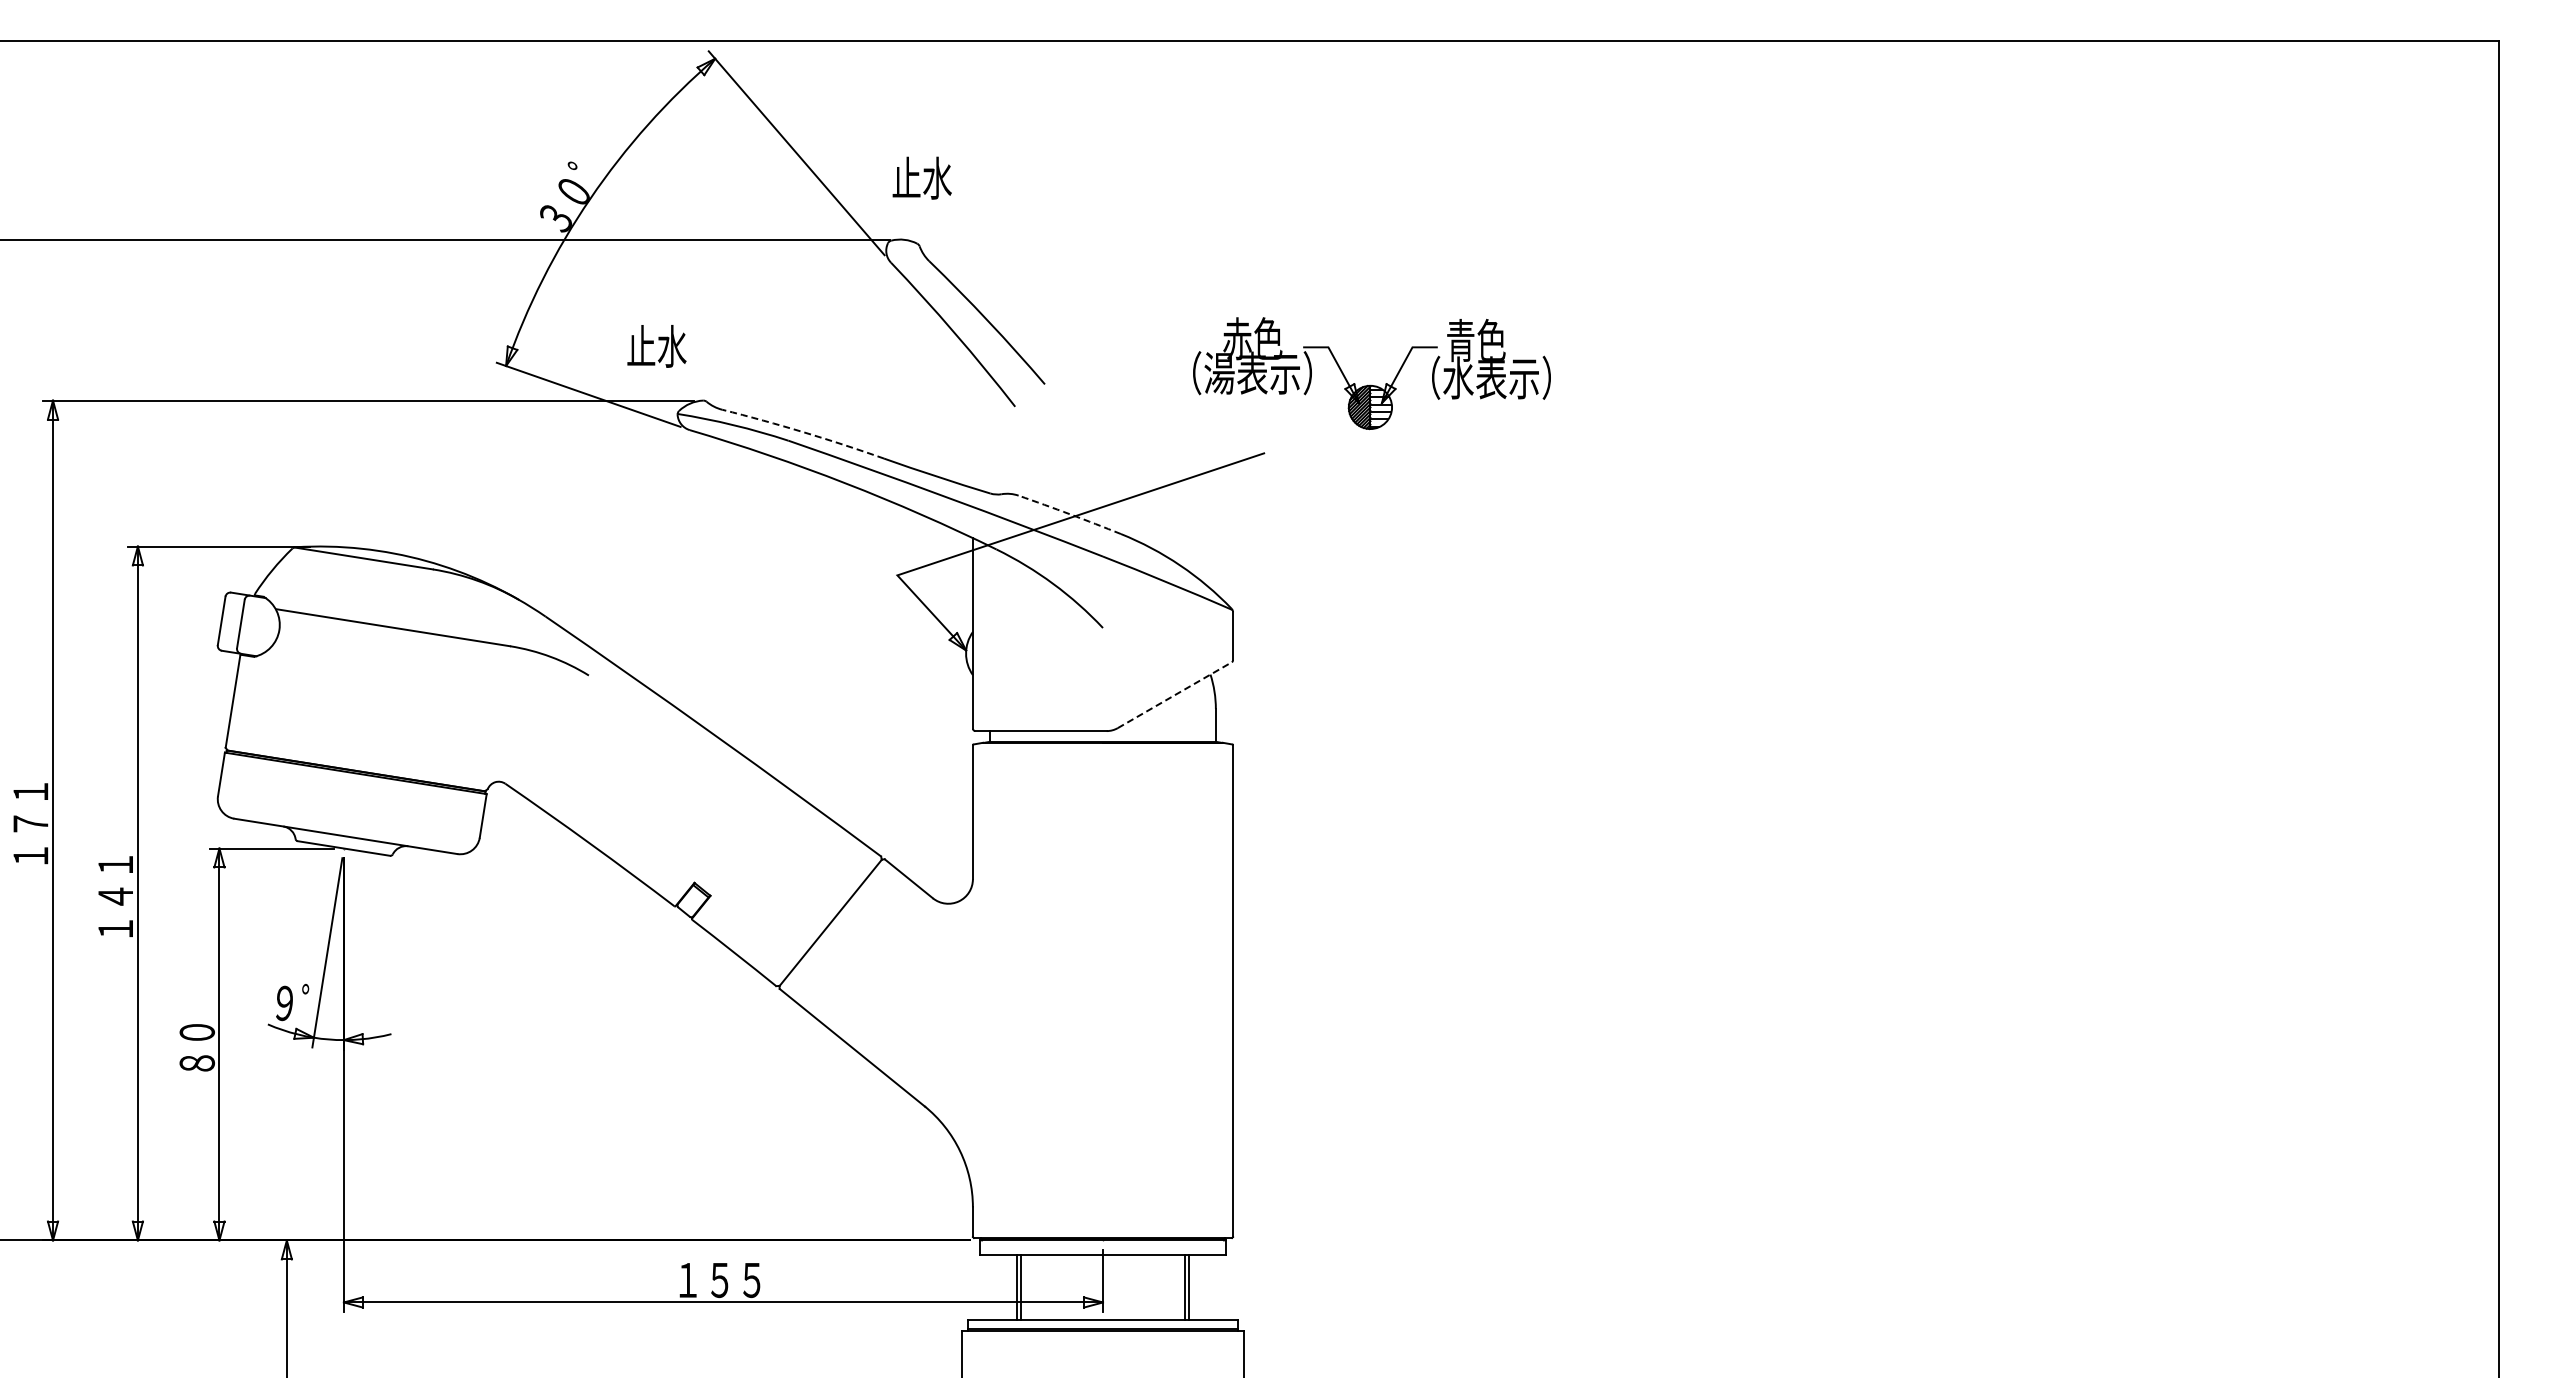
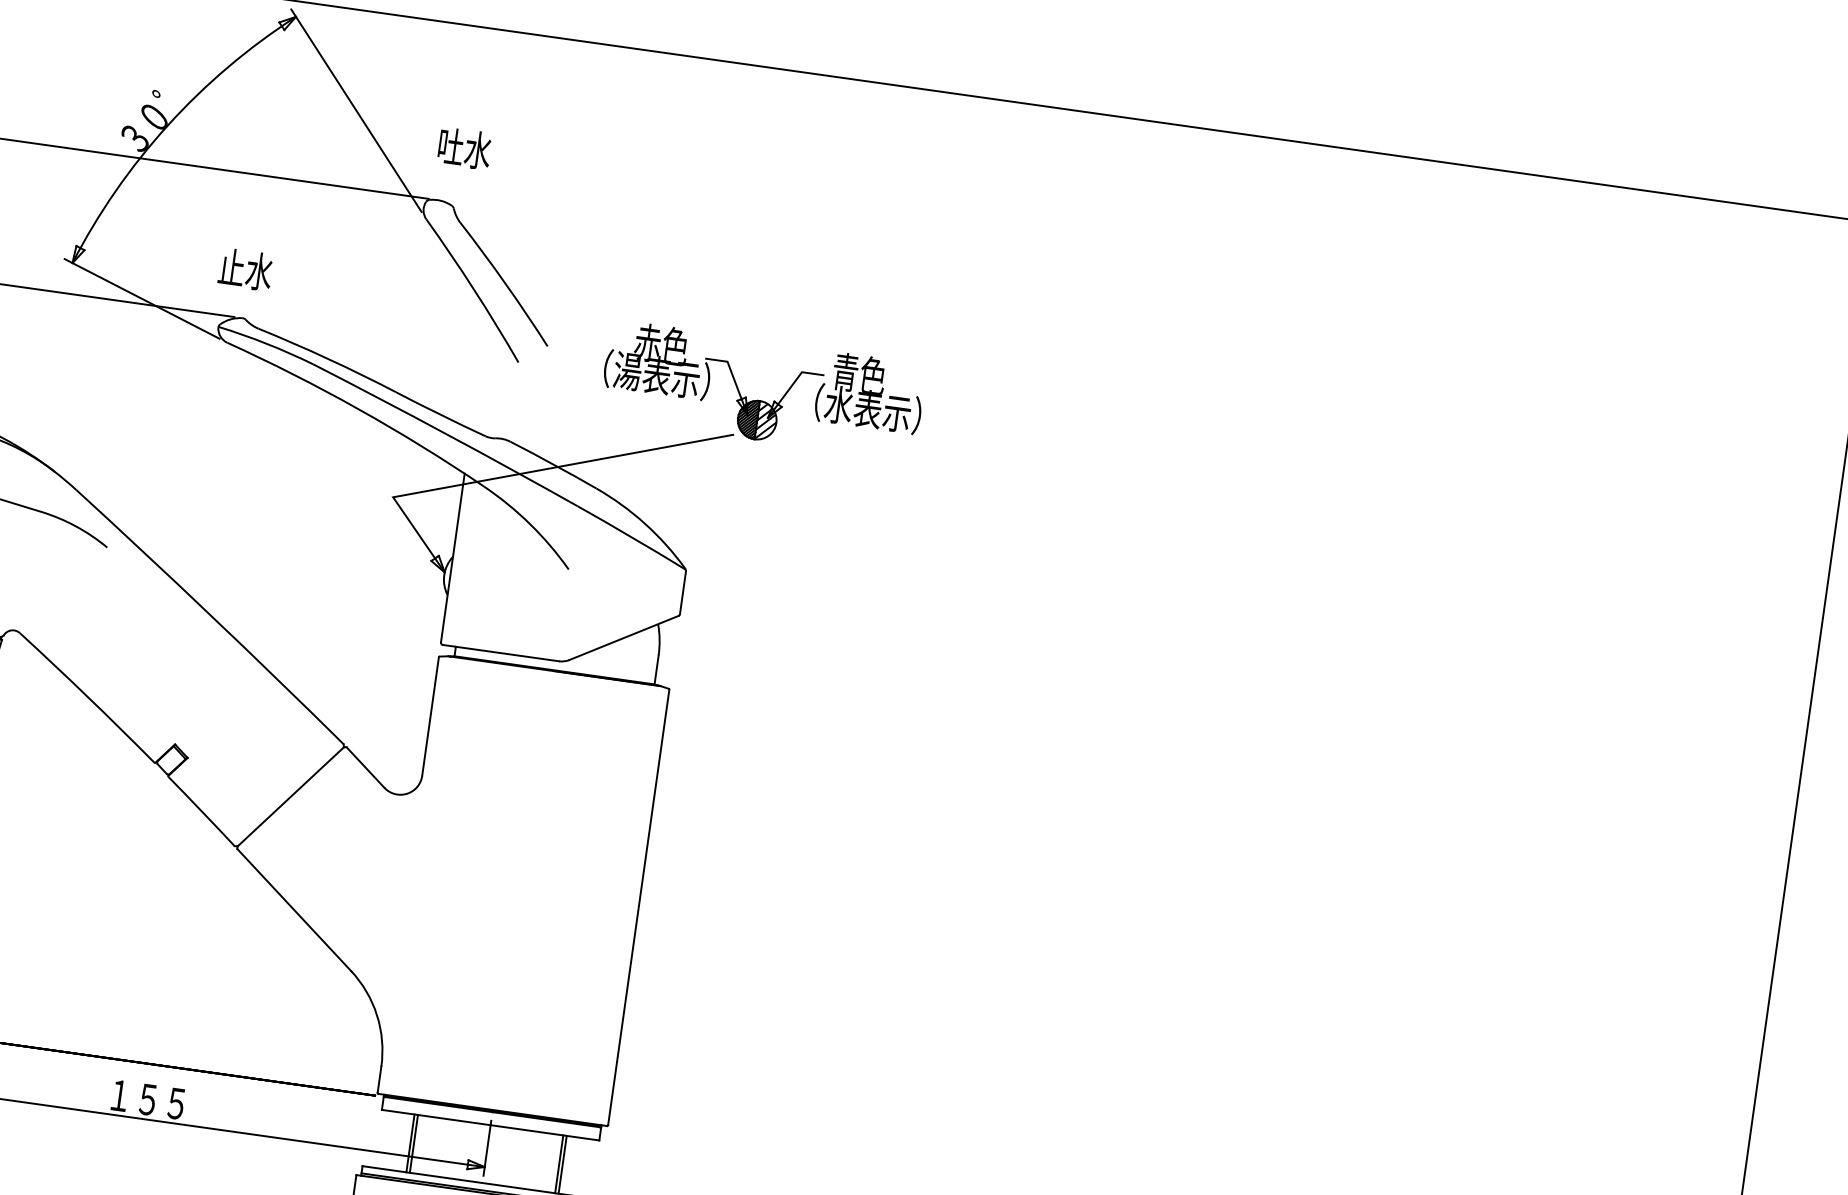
text: (906, 176) -> (450, 145), 止水 -> 吐水
text: (656, 346) -> (245, 269), moved
part: (1370, 384) -> (760, 399), moved
arc: (803, 432) -> (327, 358), dashed -> solid
arc: (1070, 514) -> (554, 464), dashed -> solid
line: (1174, 695) -> (623, 638), dashed -> solid

